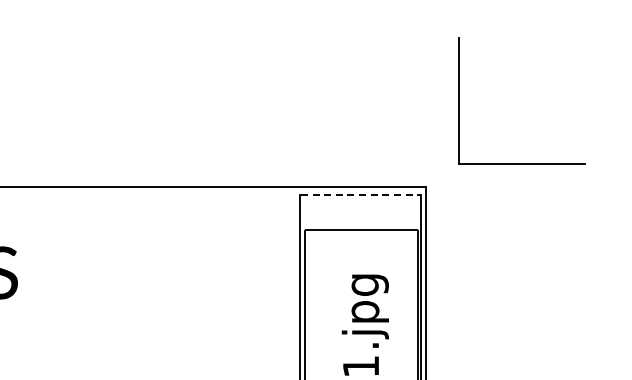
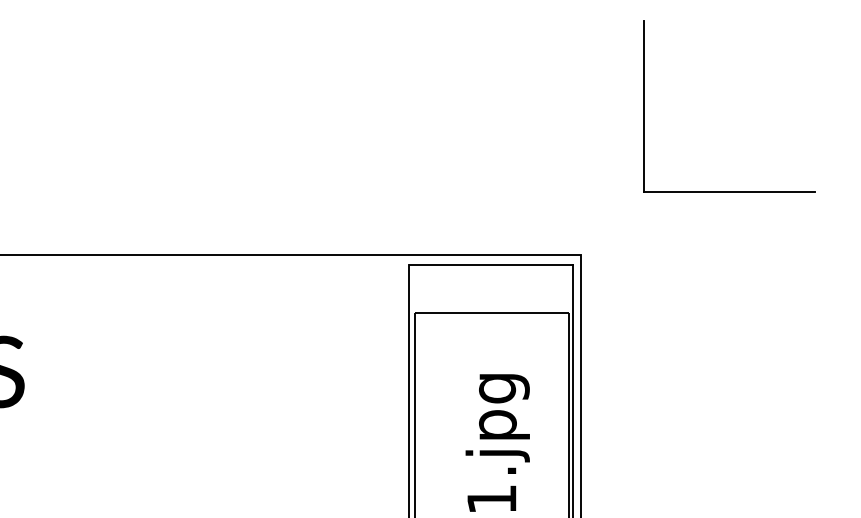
part: (459, 100) -> (644, 105), moved
line: (360, 194) -> (491, 265), dashed -> solid

